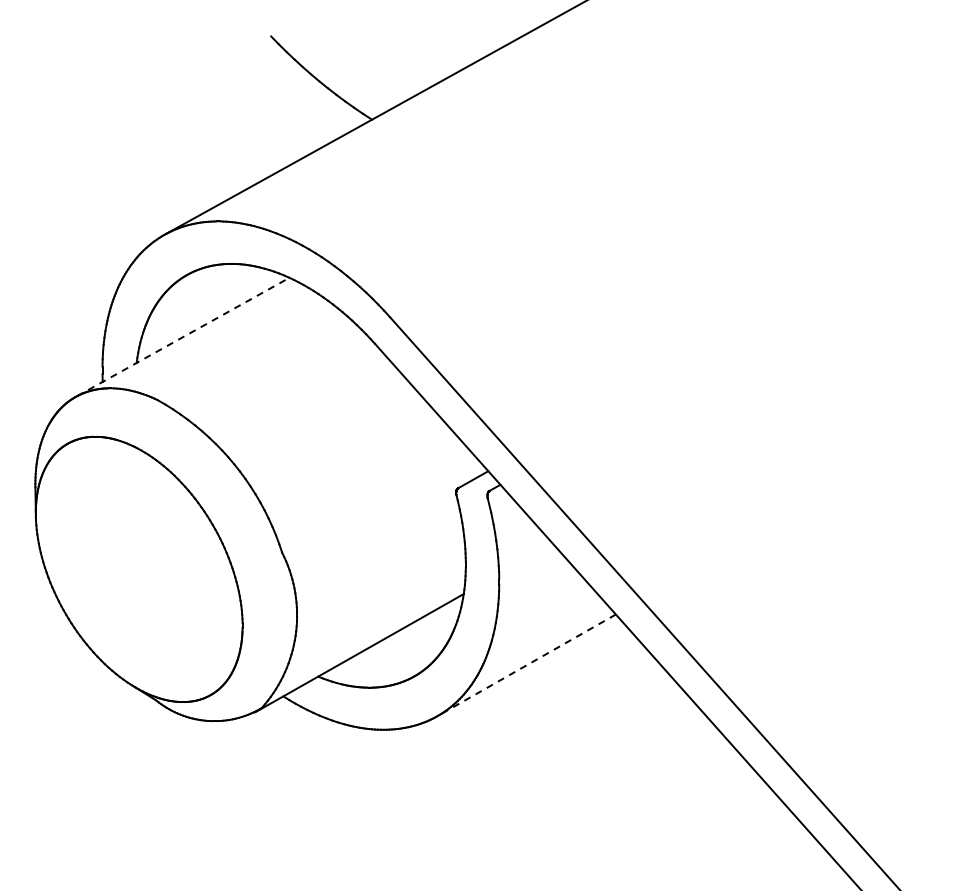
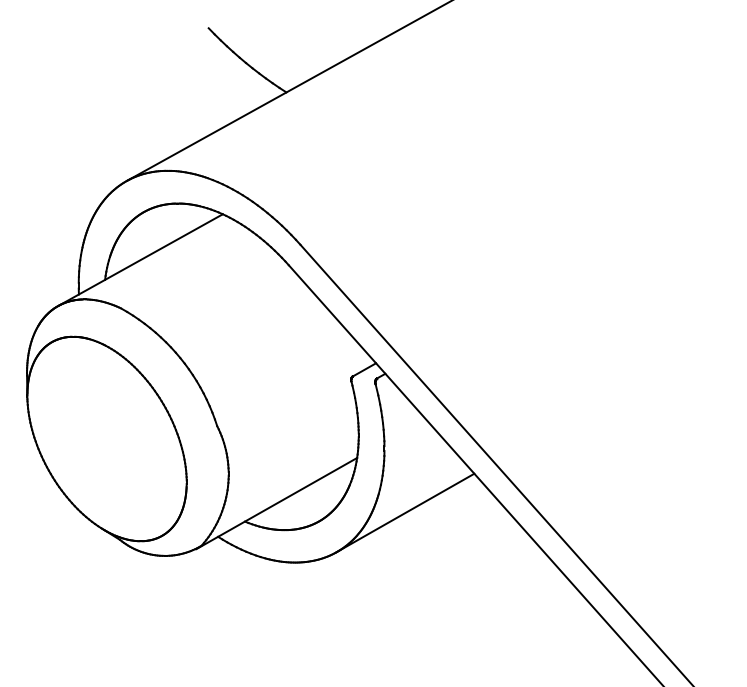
line: (183, 337) -> (141, 260), dashed -> solid
line: (525, 665) -> (404, 513), dashed -> solid

